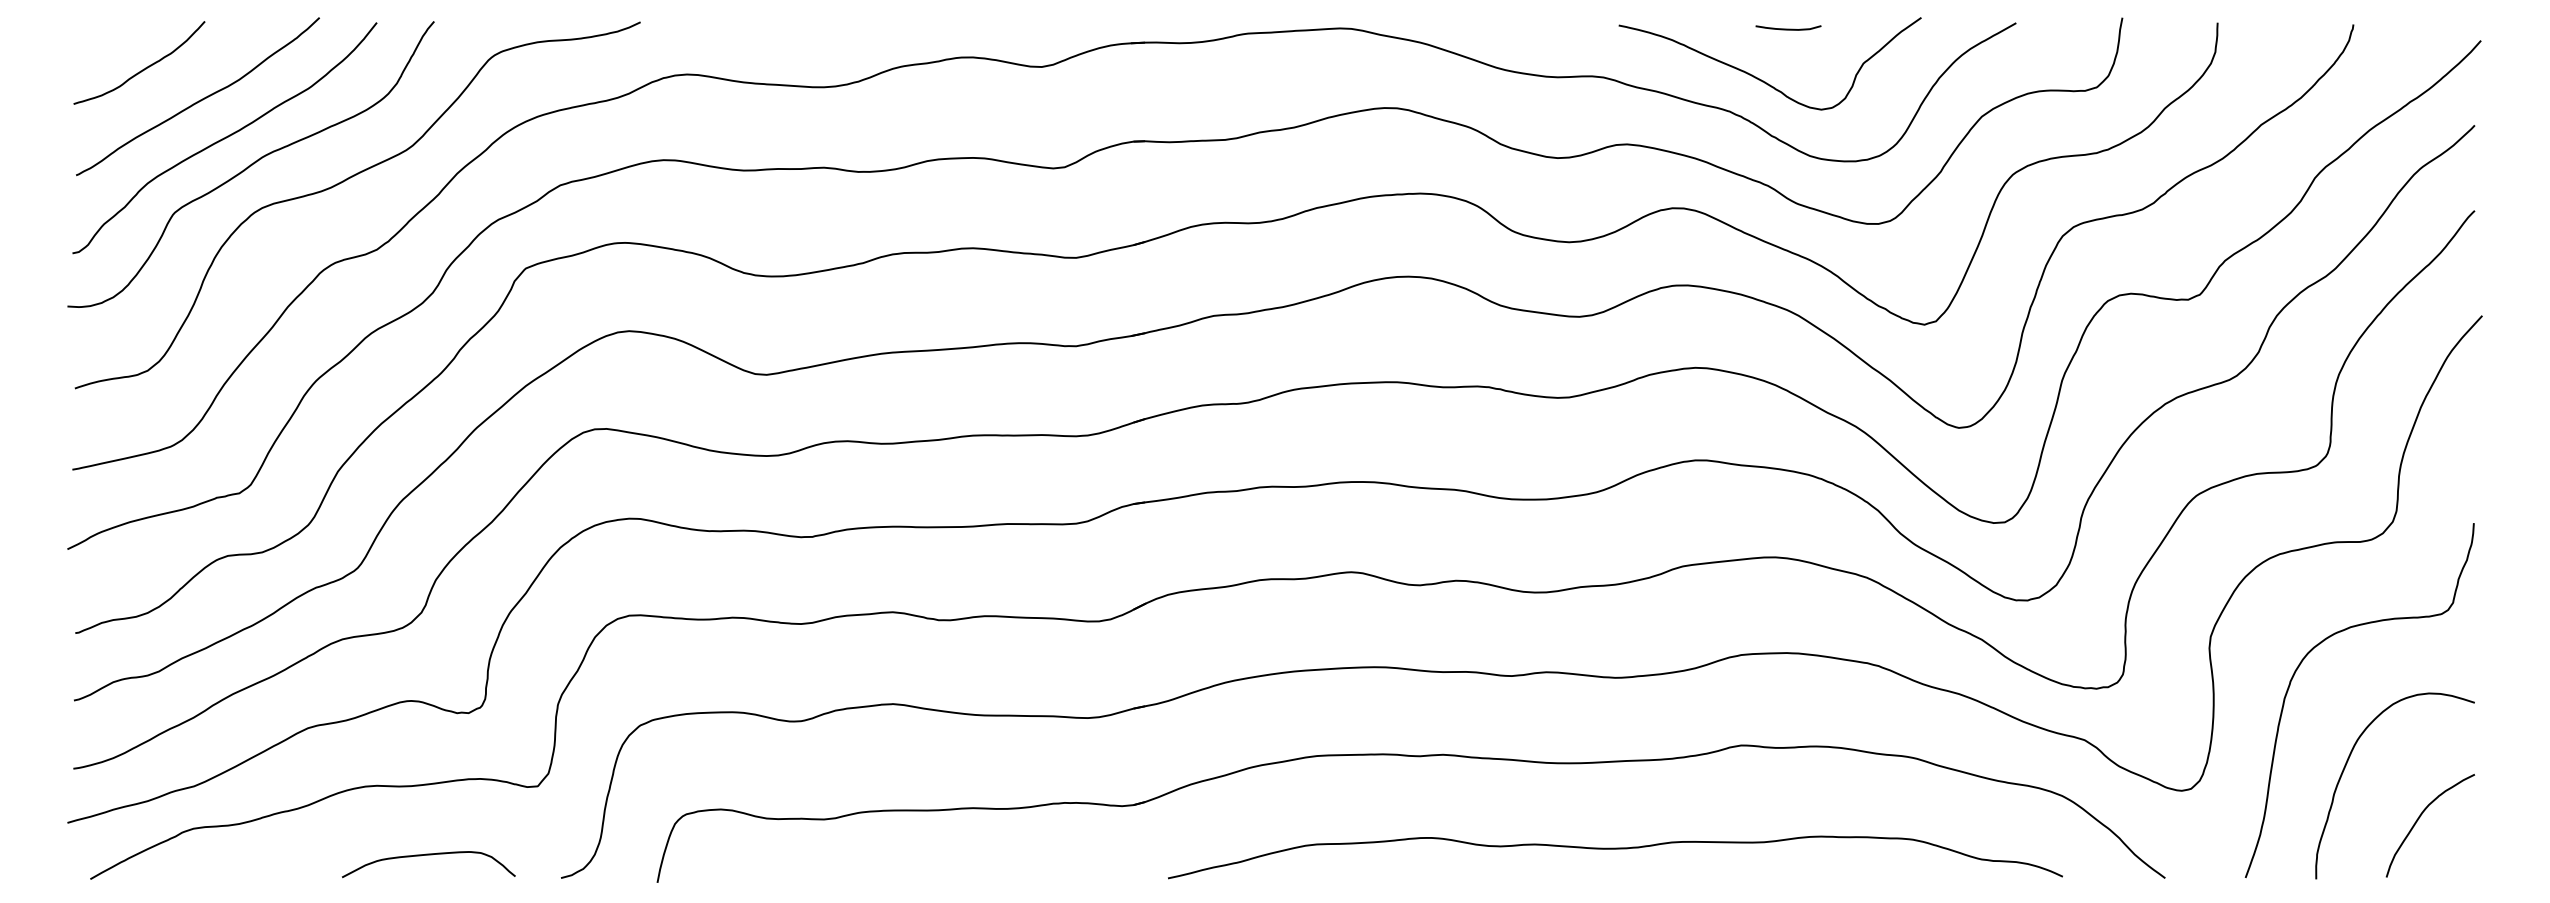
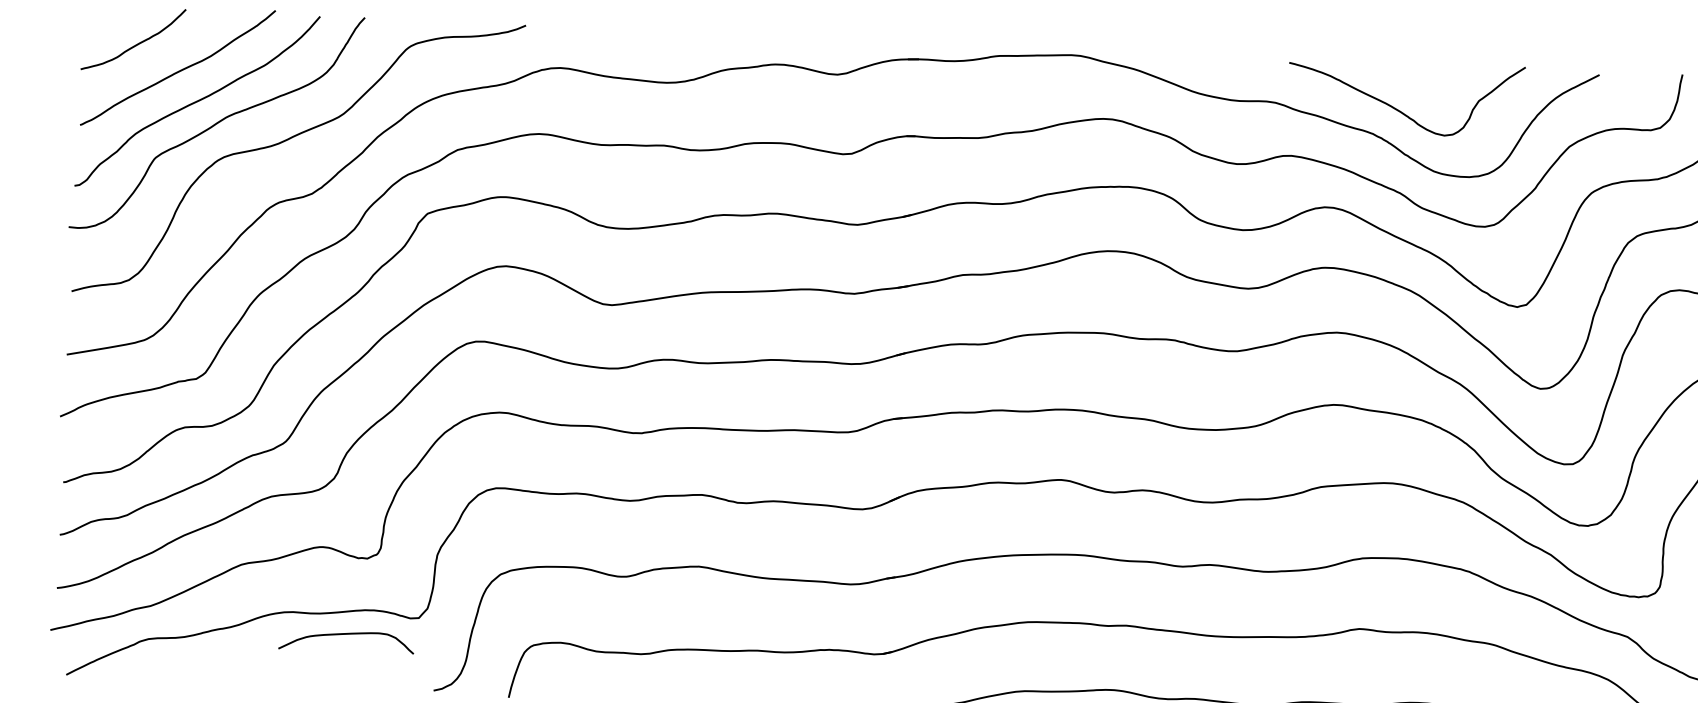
curve: (1788, 28) -> (1421, 71), removed
curve: (428, 855) -> (346, 634), moved

